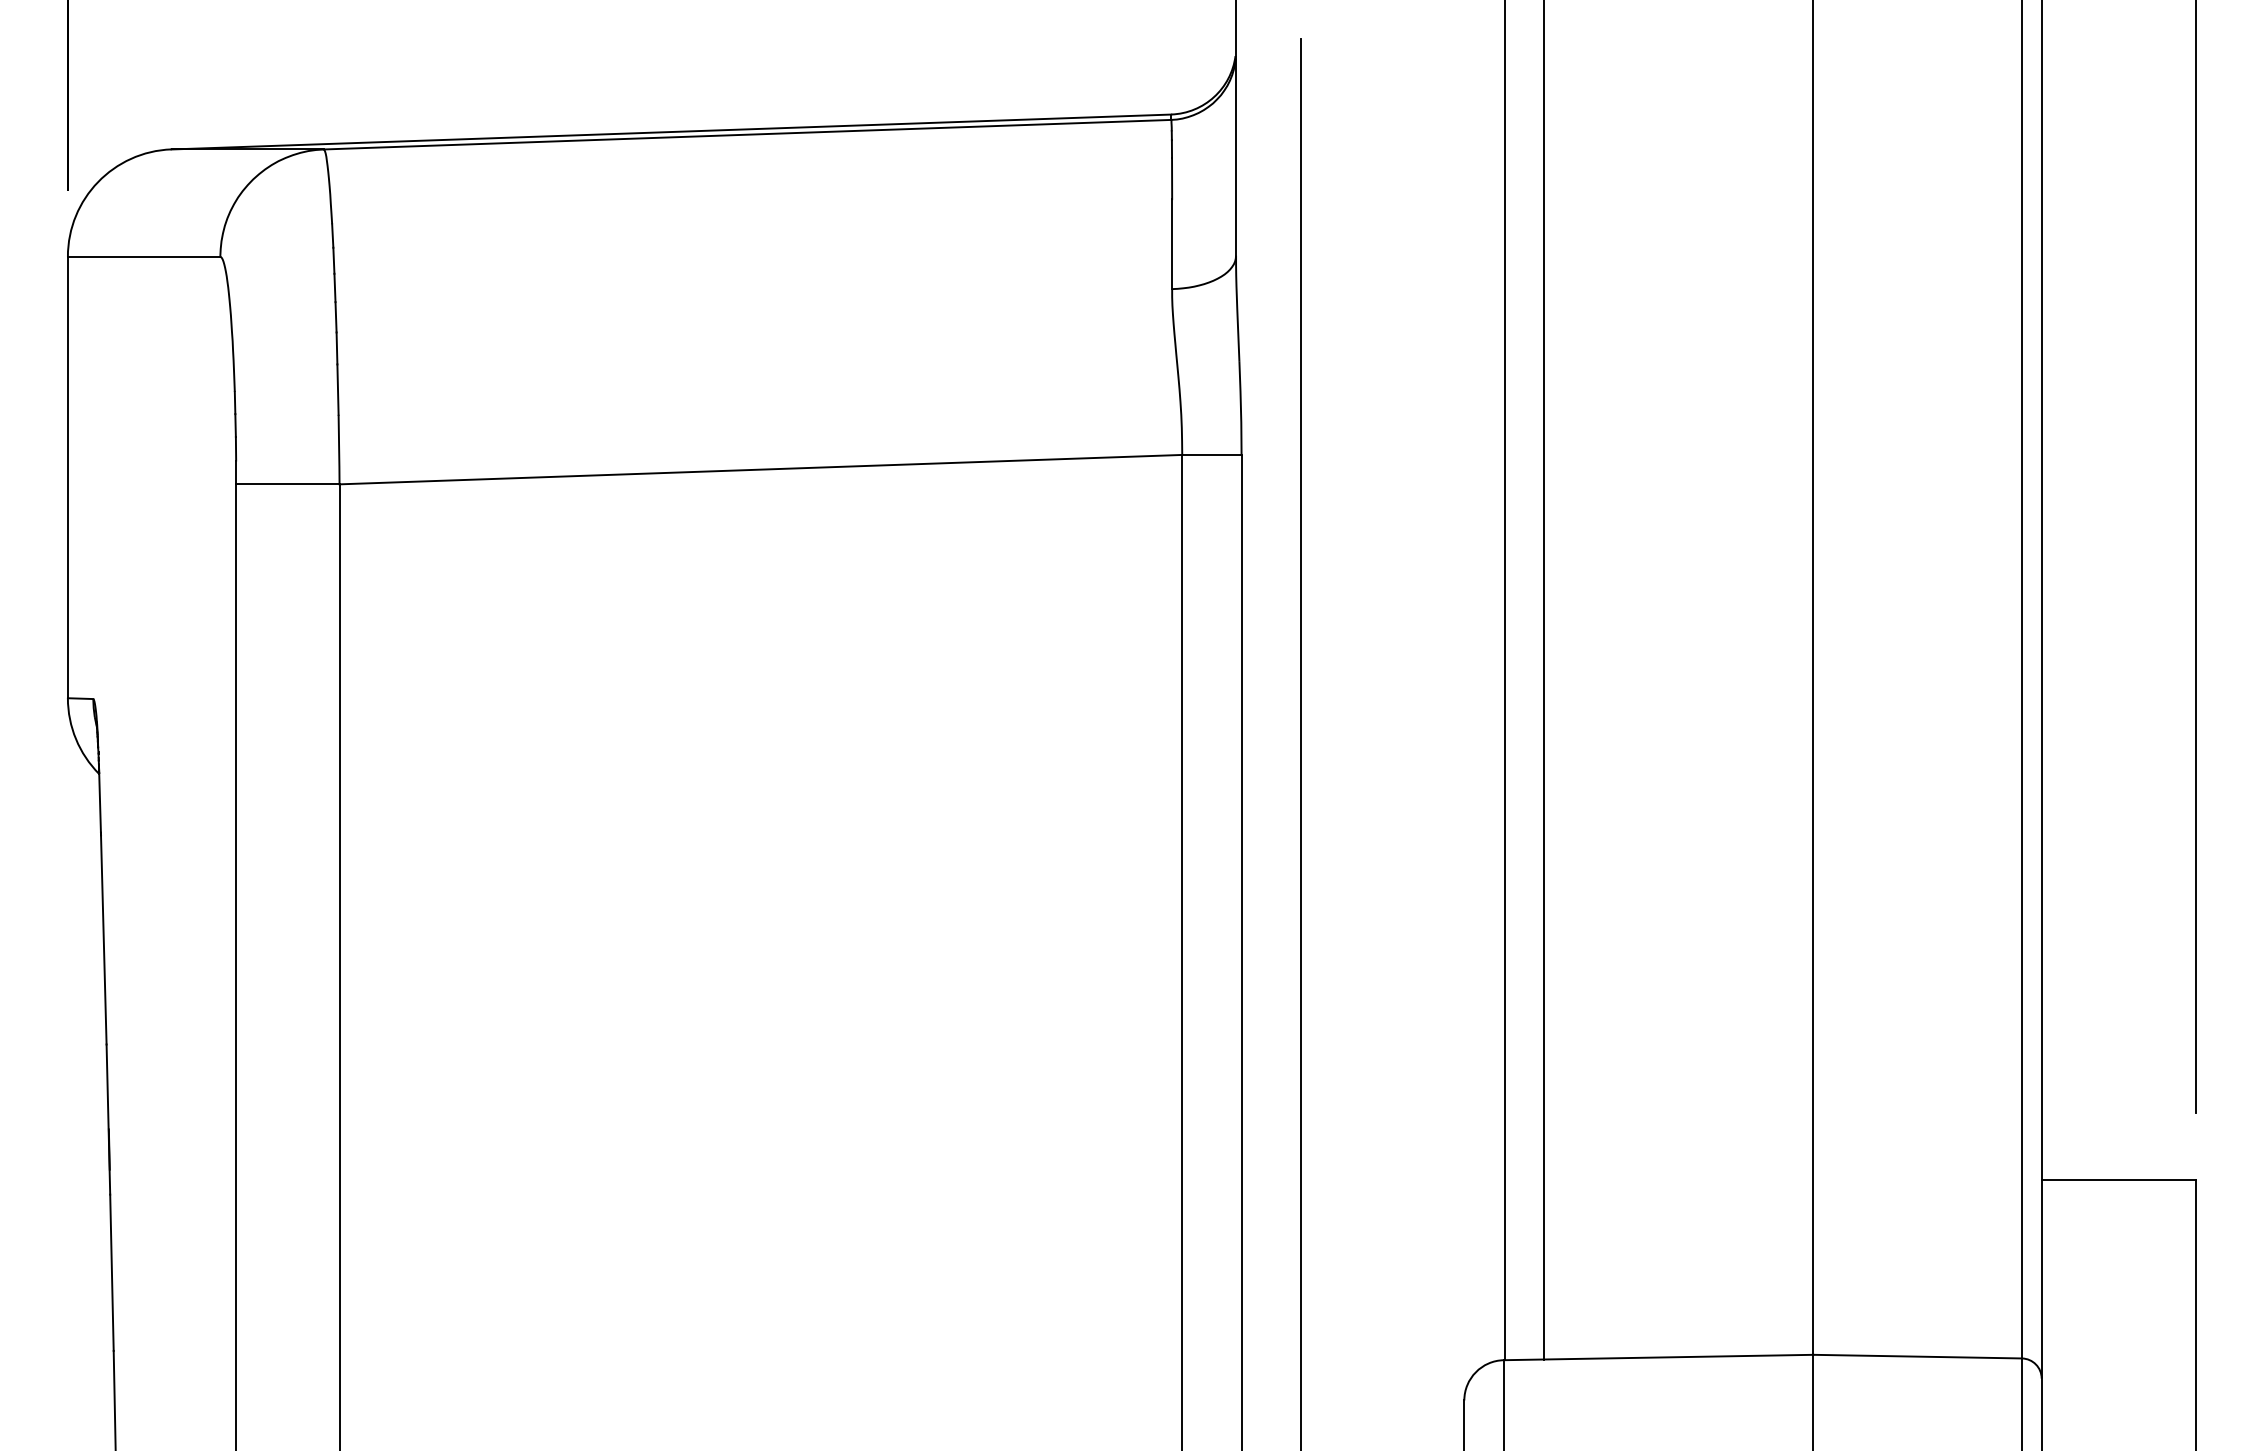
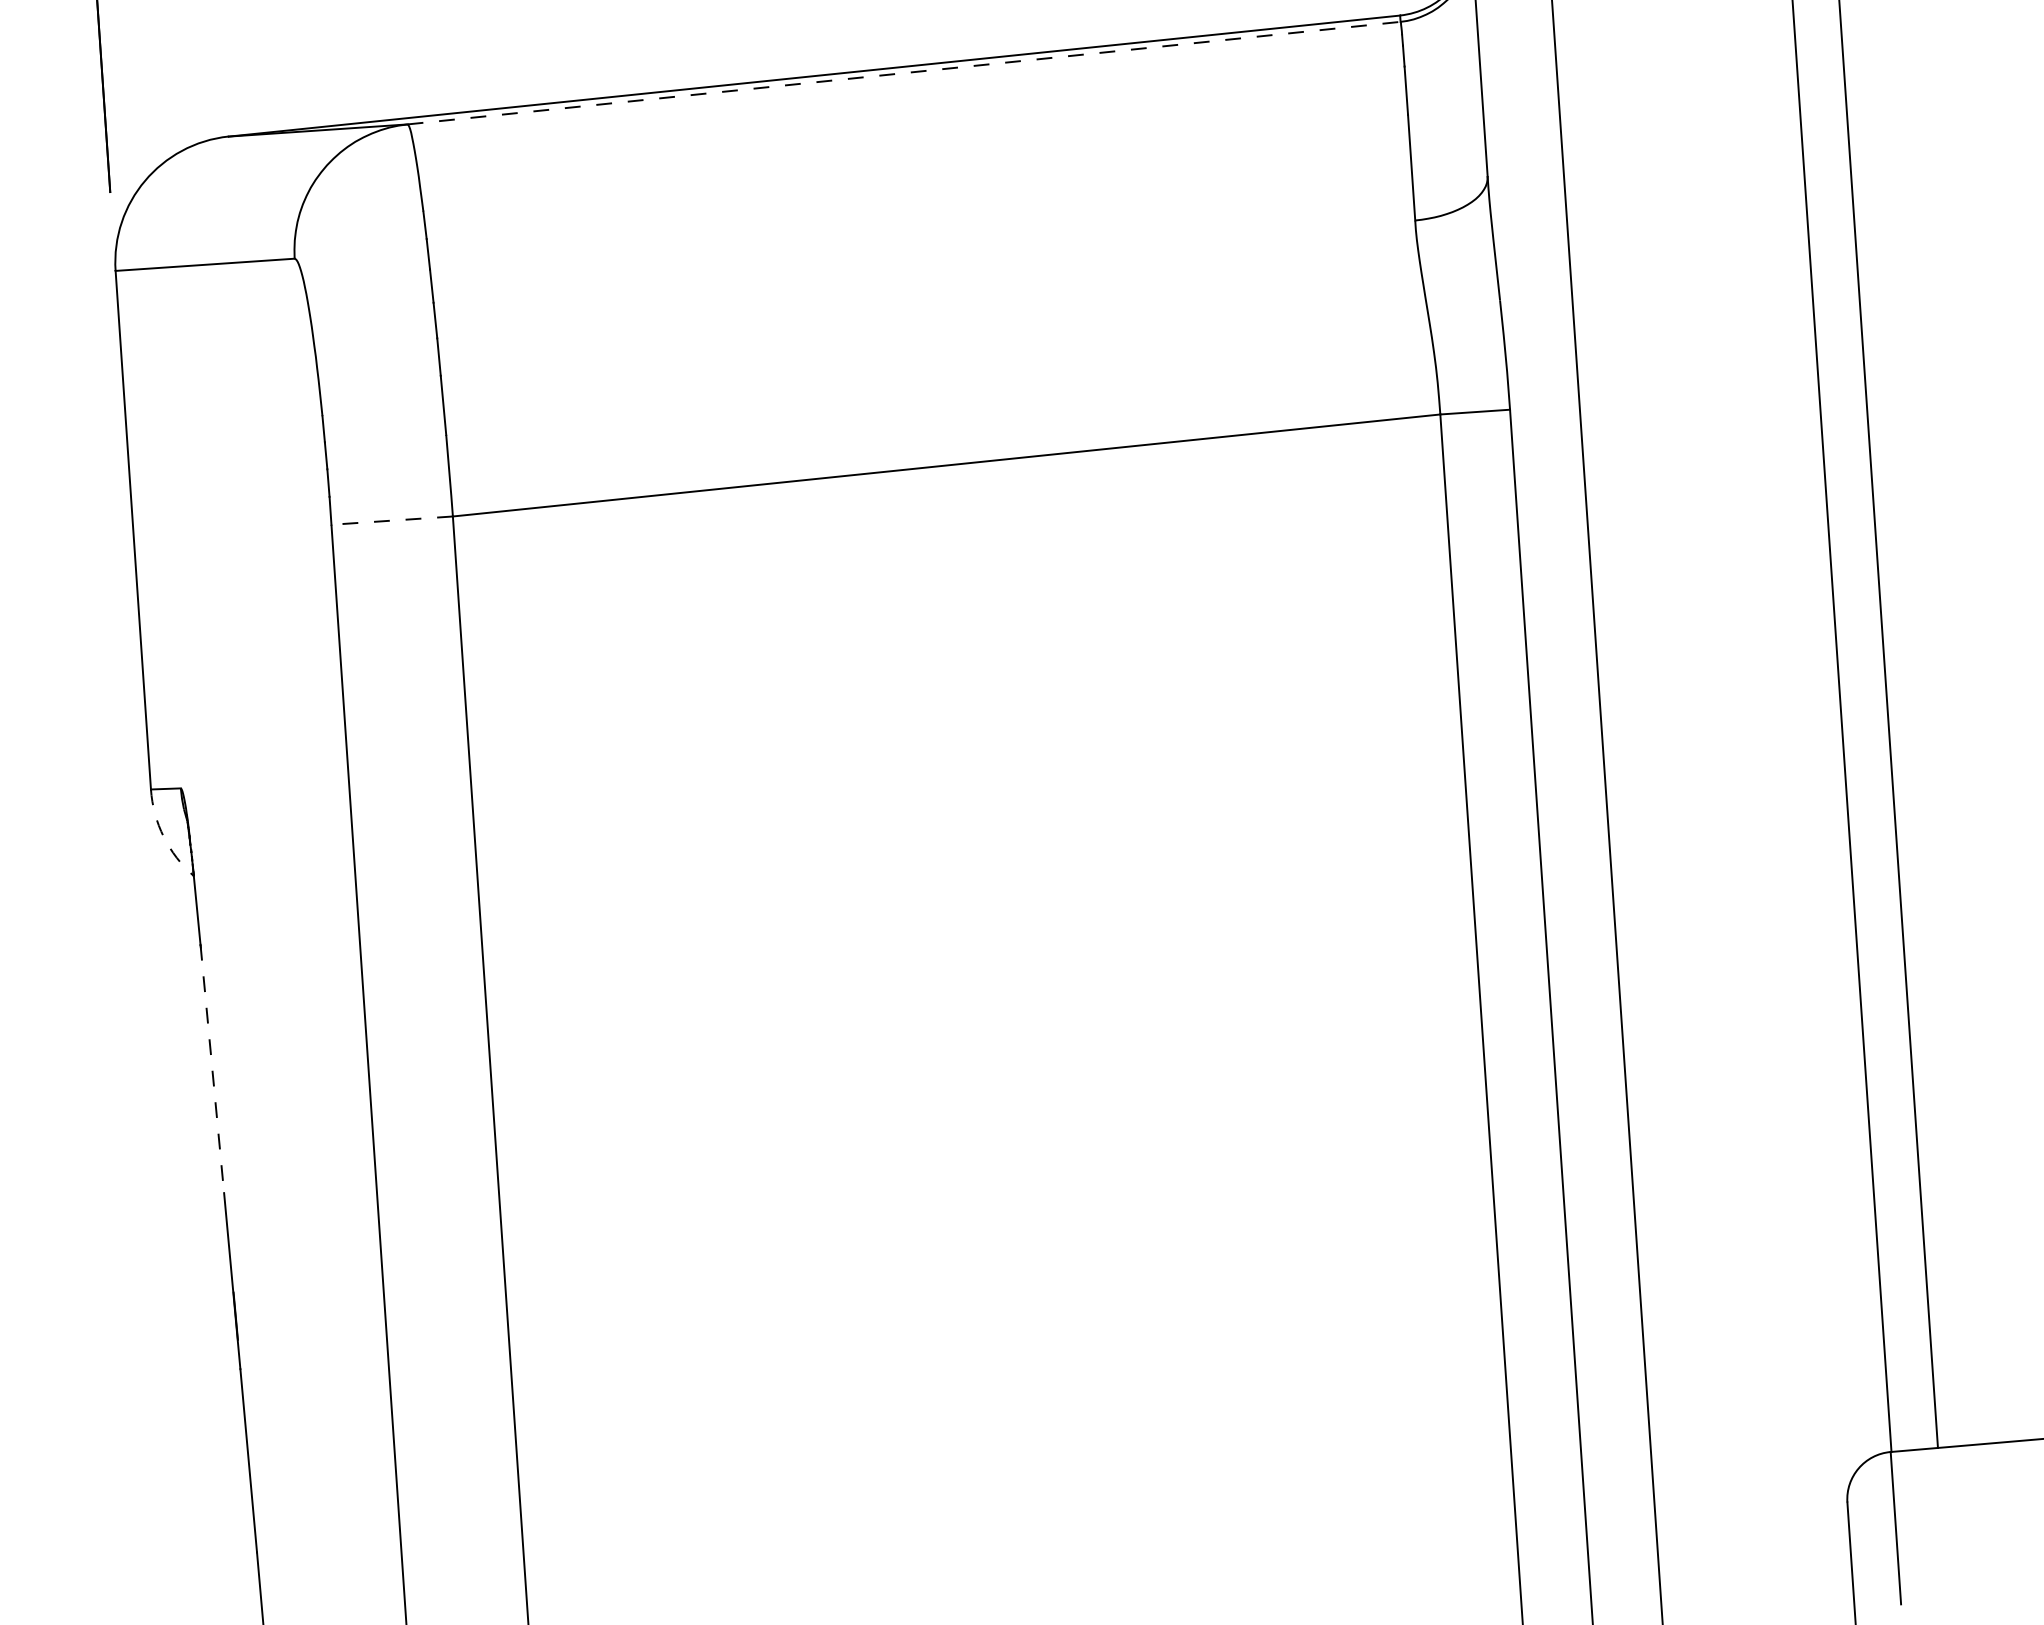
line: (747, 134) -> (904, 72), solid -> dashed
line: (287, 484) -> (391, 520), solid -> dashed
arc: (76, 739) -> (164, 837), solid -> dashed
line: (103, 938) -> (212, 1068), solid -> dashed

